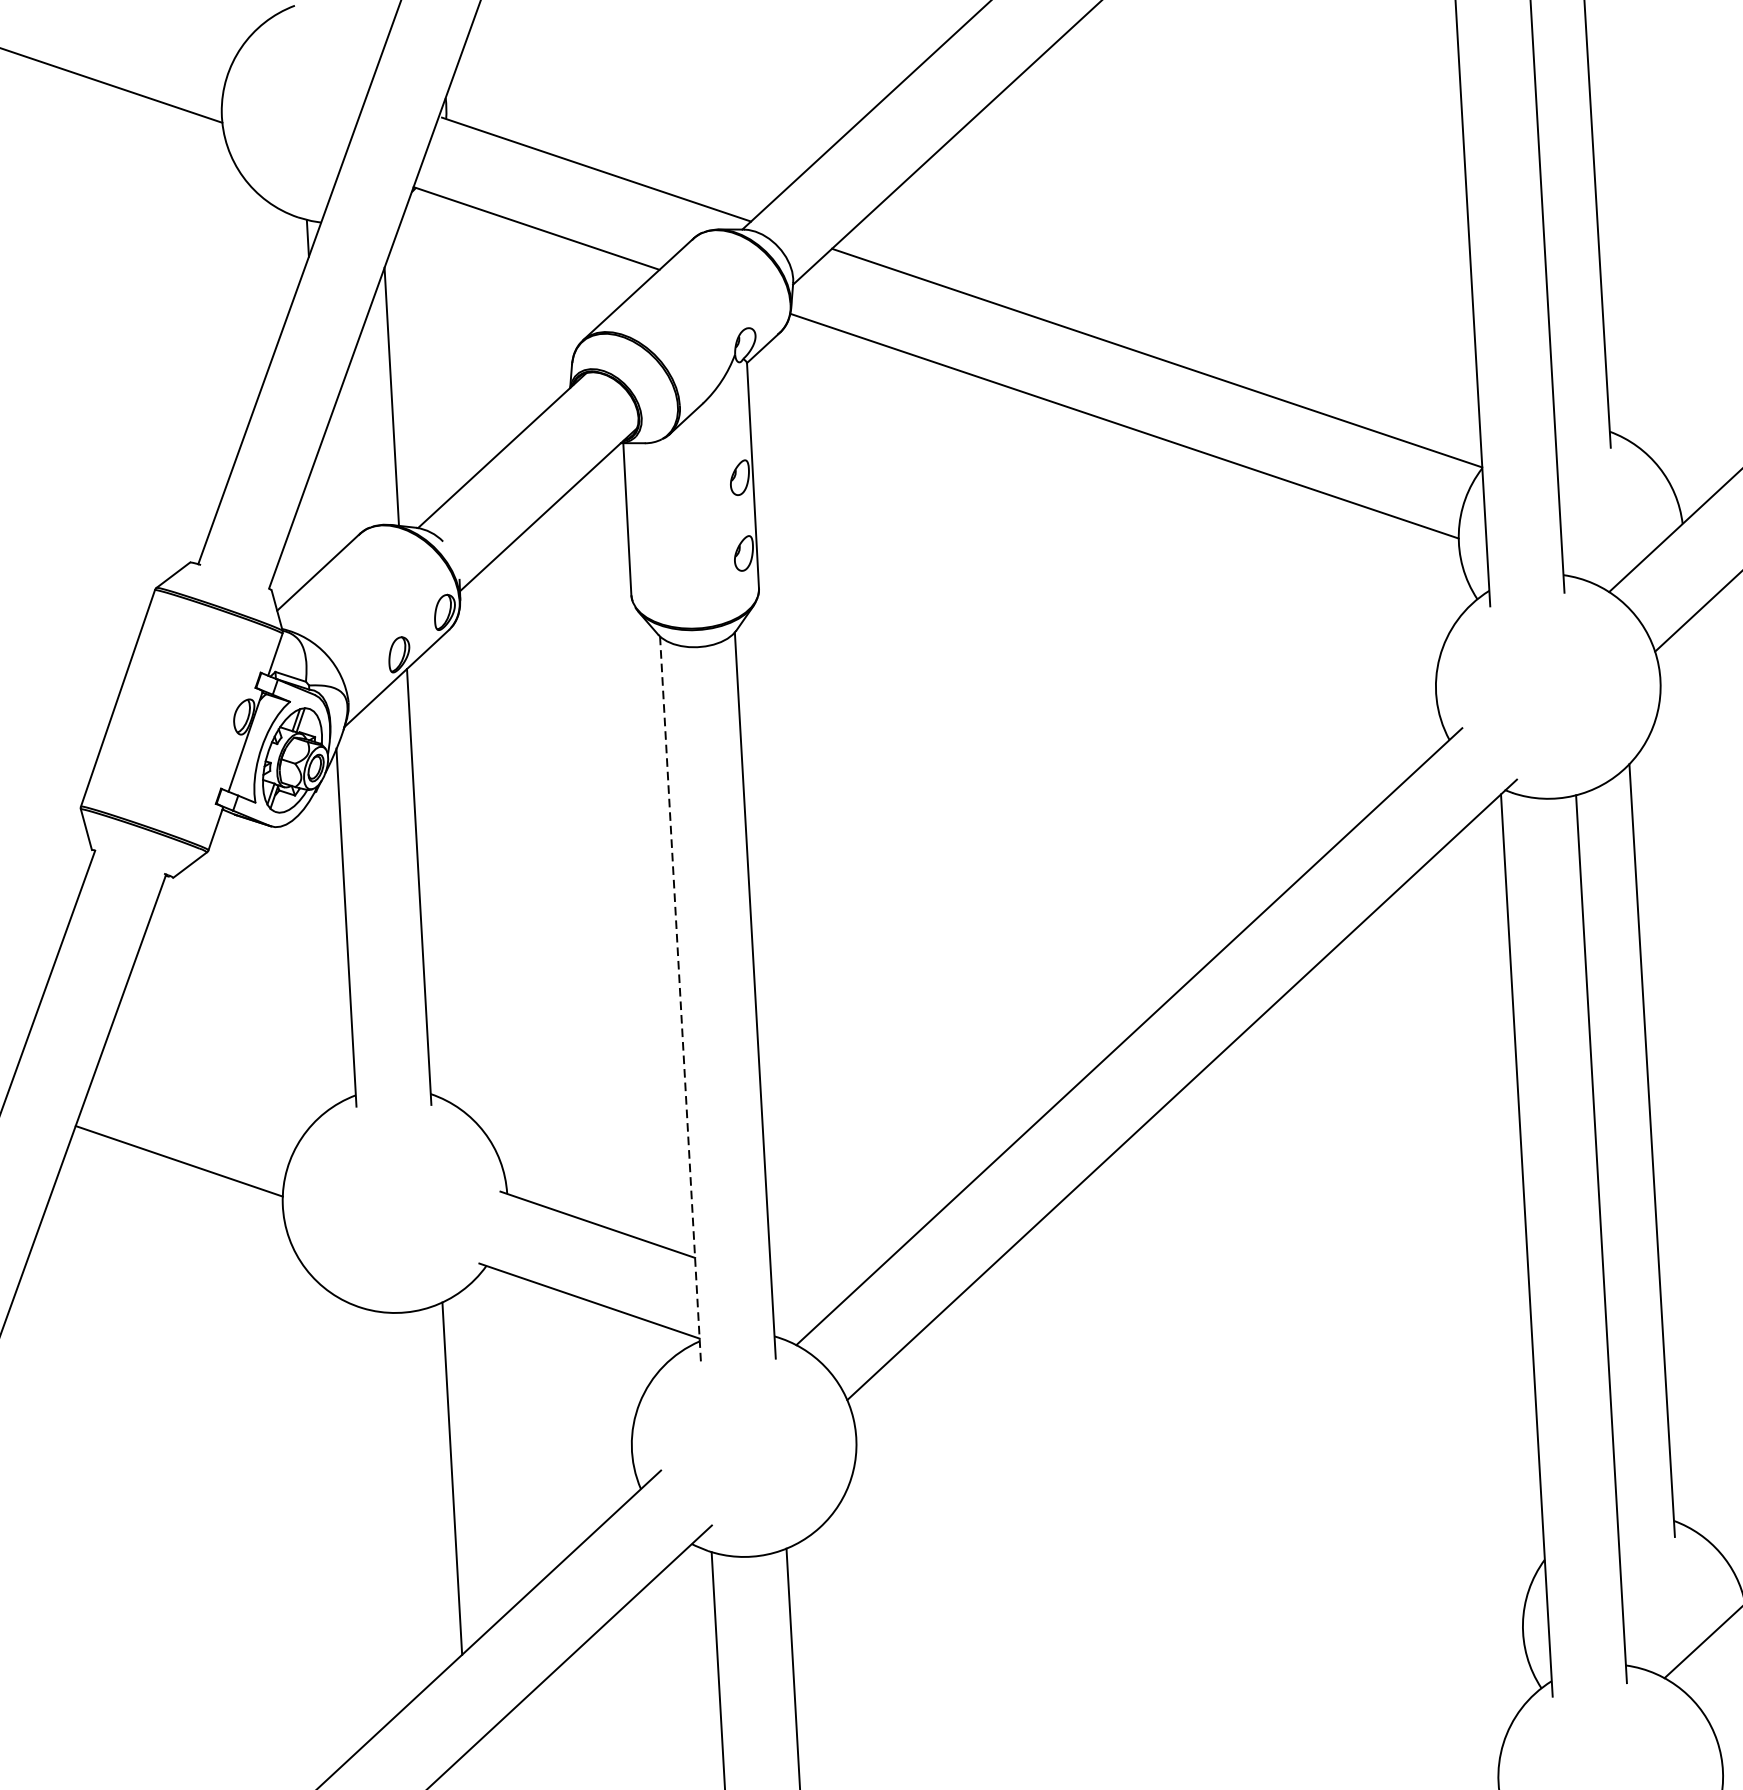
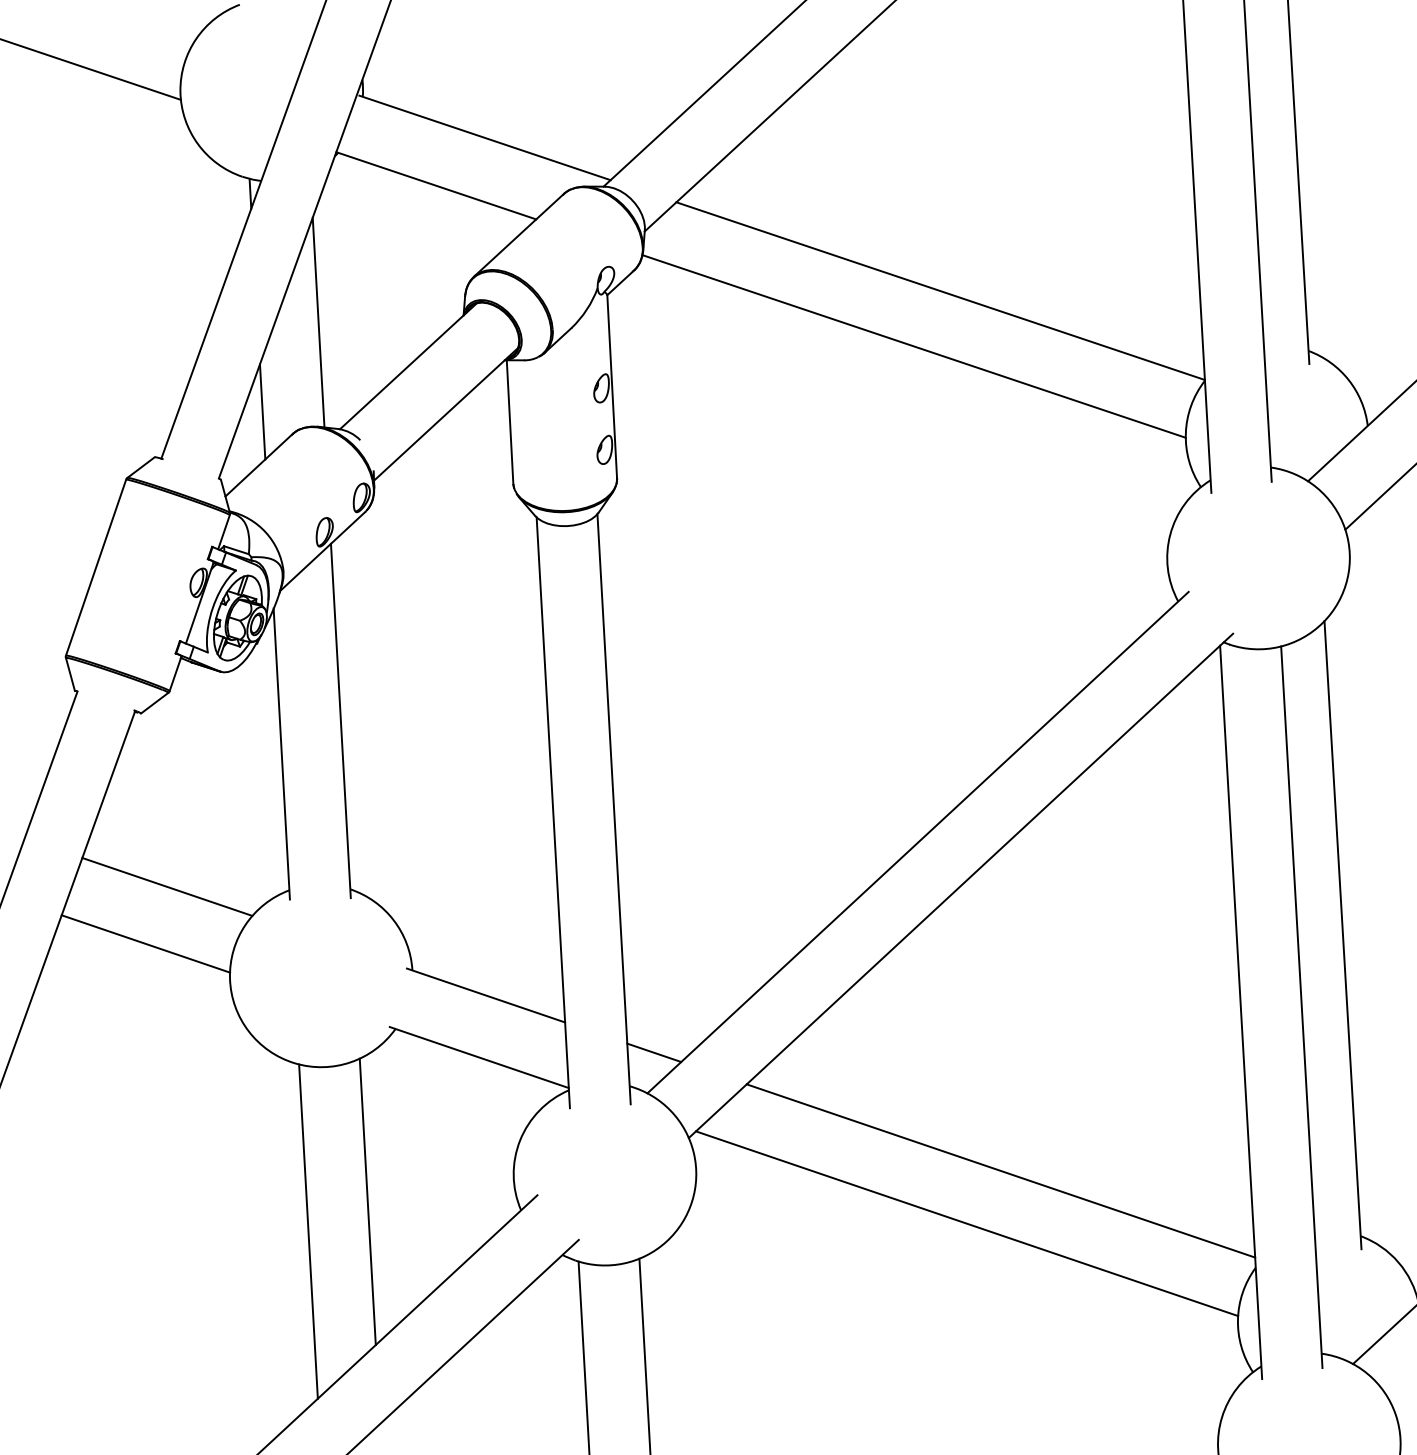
line: (322, 506) -> (262, 411), added
line: (680, 999) -> (553, 812), dashed -> solid
line: (205, 1090) -> (167, 886), added
line: (805, 1294) -> (654, 1052), added
line: (1230, 1440) -> (1000, 1170), added
line: (1190, 1505) -> (967, 1223), added
line: (379, 1515) -> (308, 1231), added

